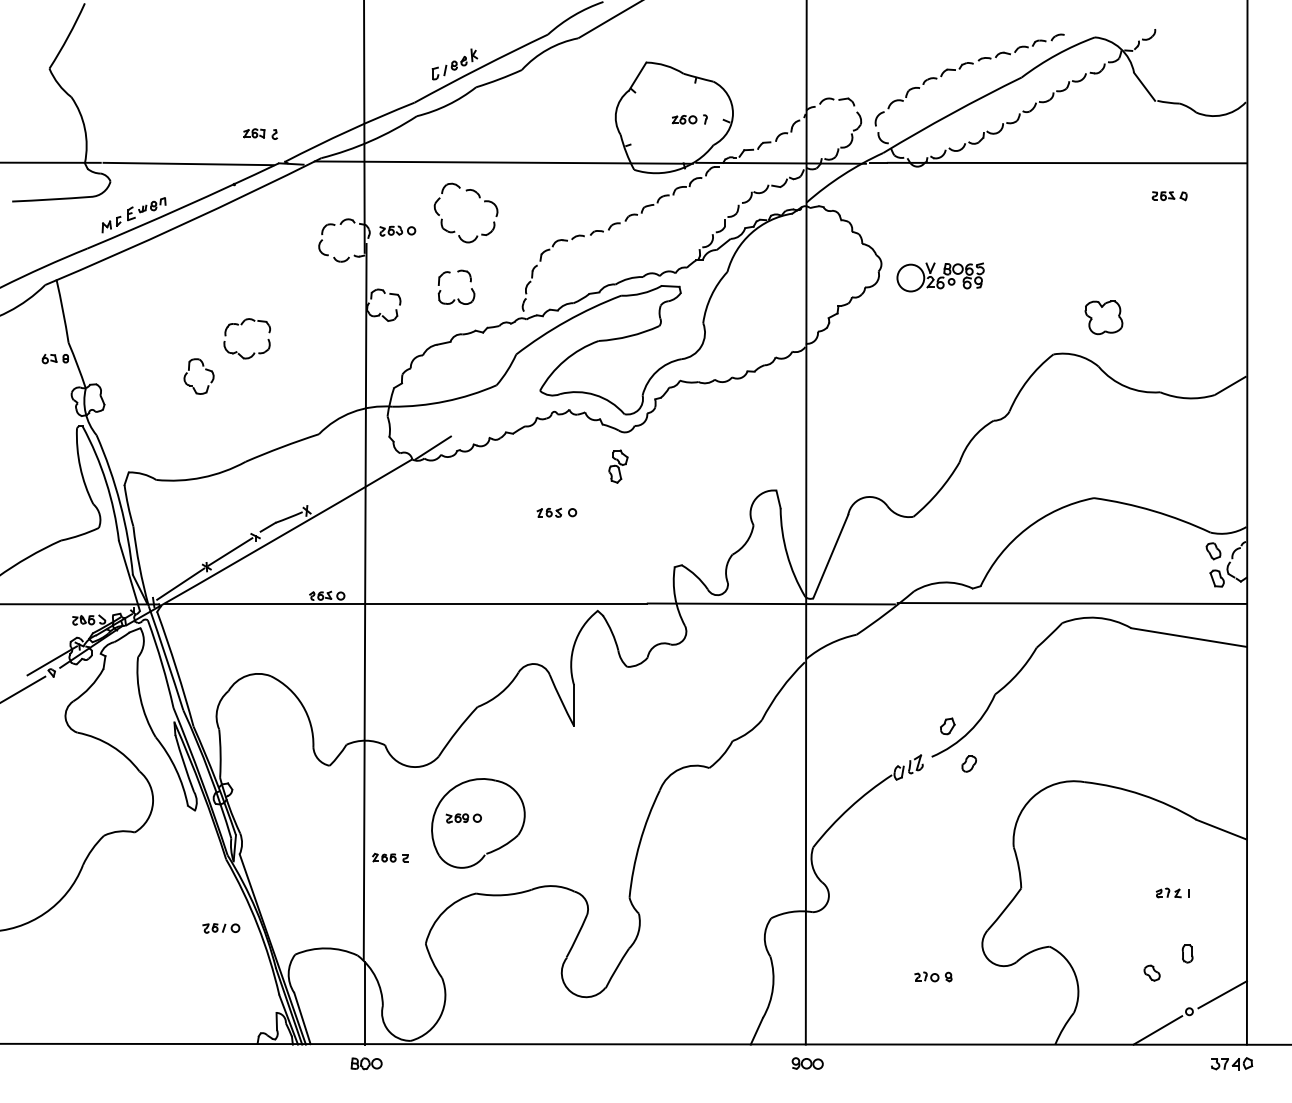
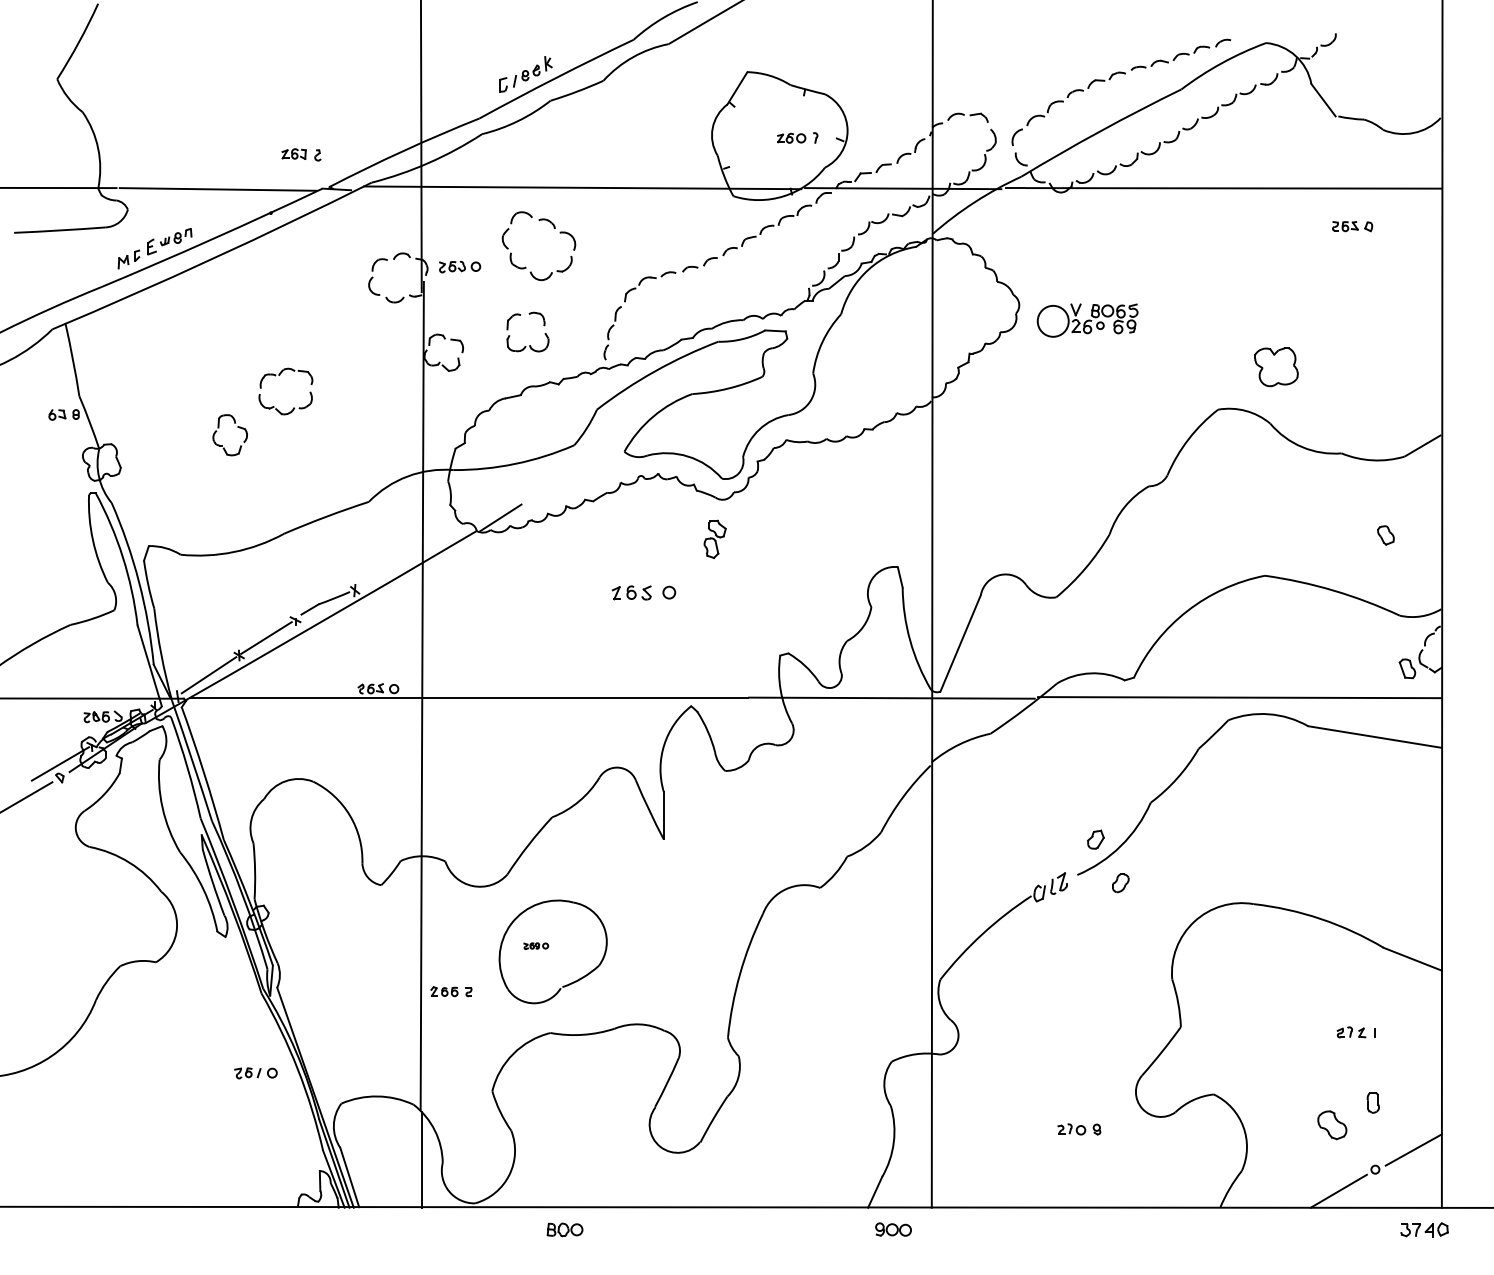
part: (556, 512) -> (643, 592), size x1.4
part: (1213, 551) -> (1385, 535), moved
part: (463, 818) -> (535, 946), size x0.6
part: (1151, 972) -> (1331, 1124), size x1.6
part: (366, 1063) -> (564, 1229), moved
part: (807, 1063) -> (893, 1229), moved

